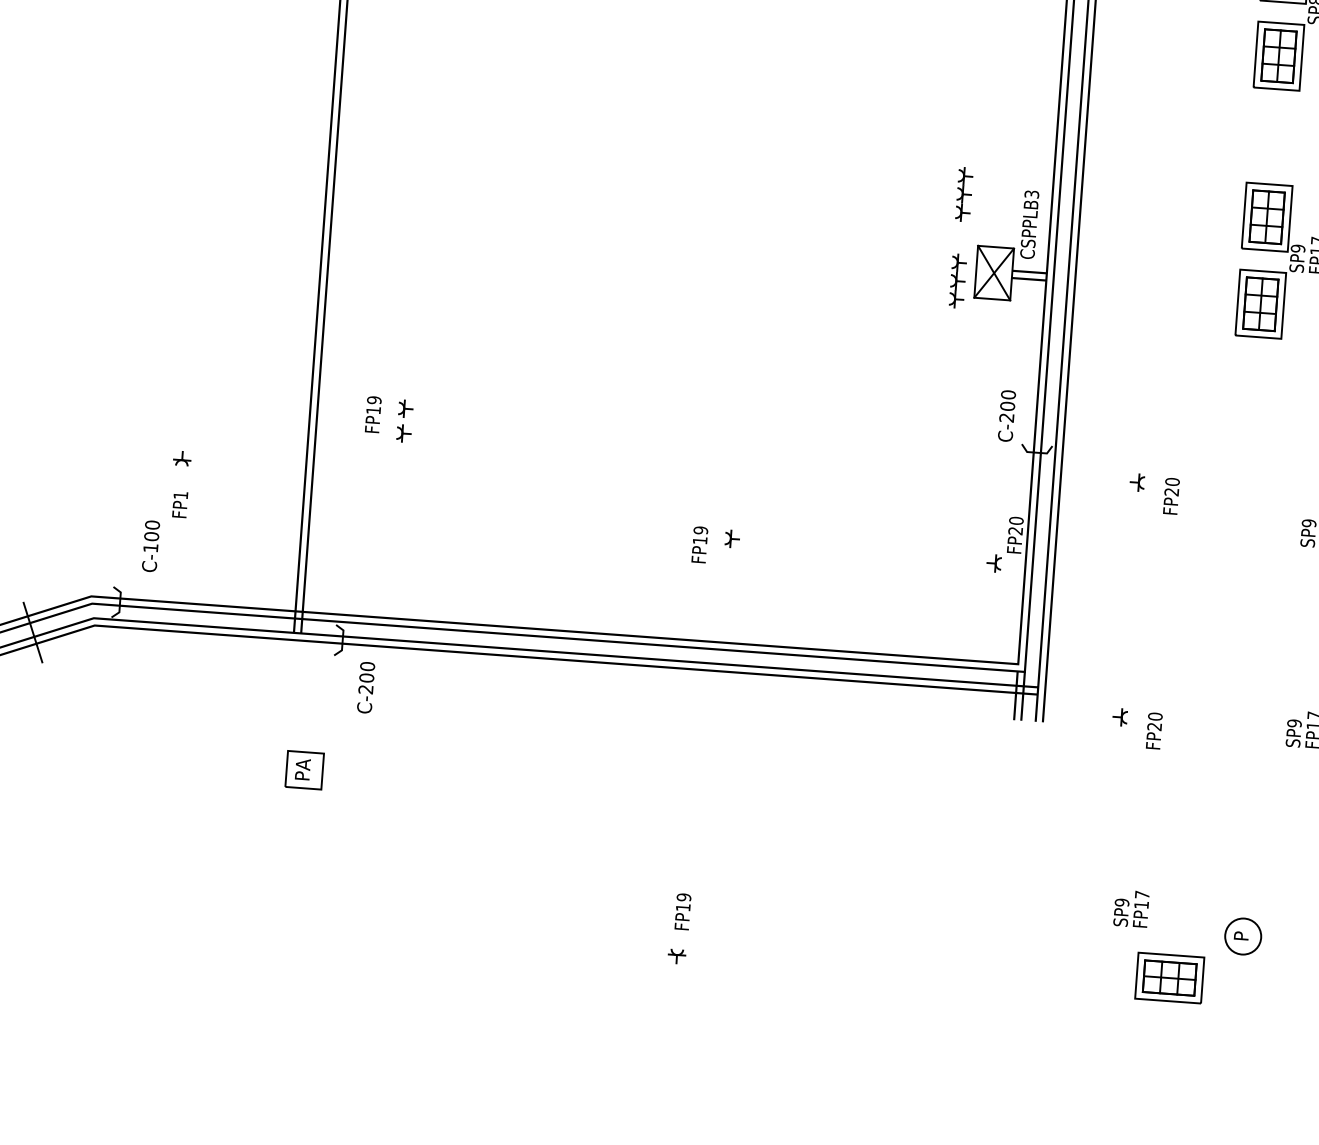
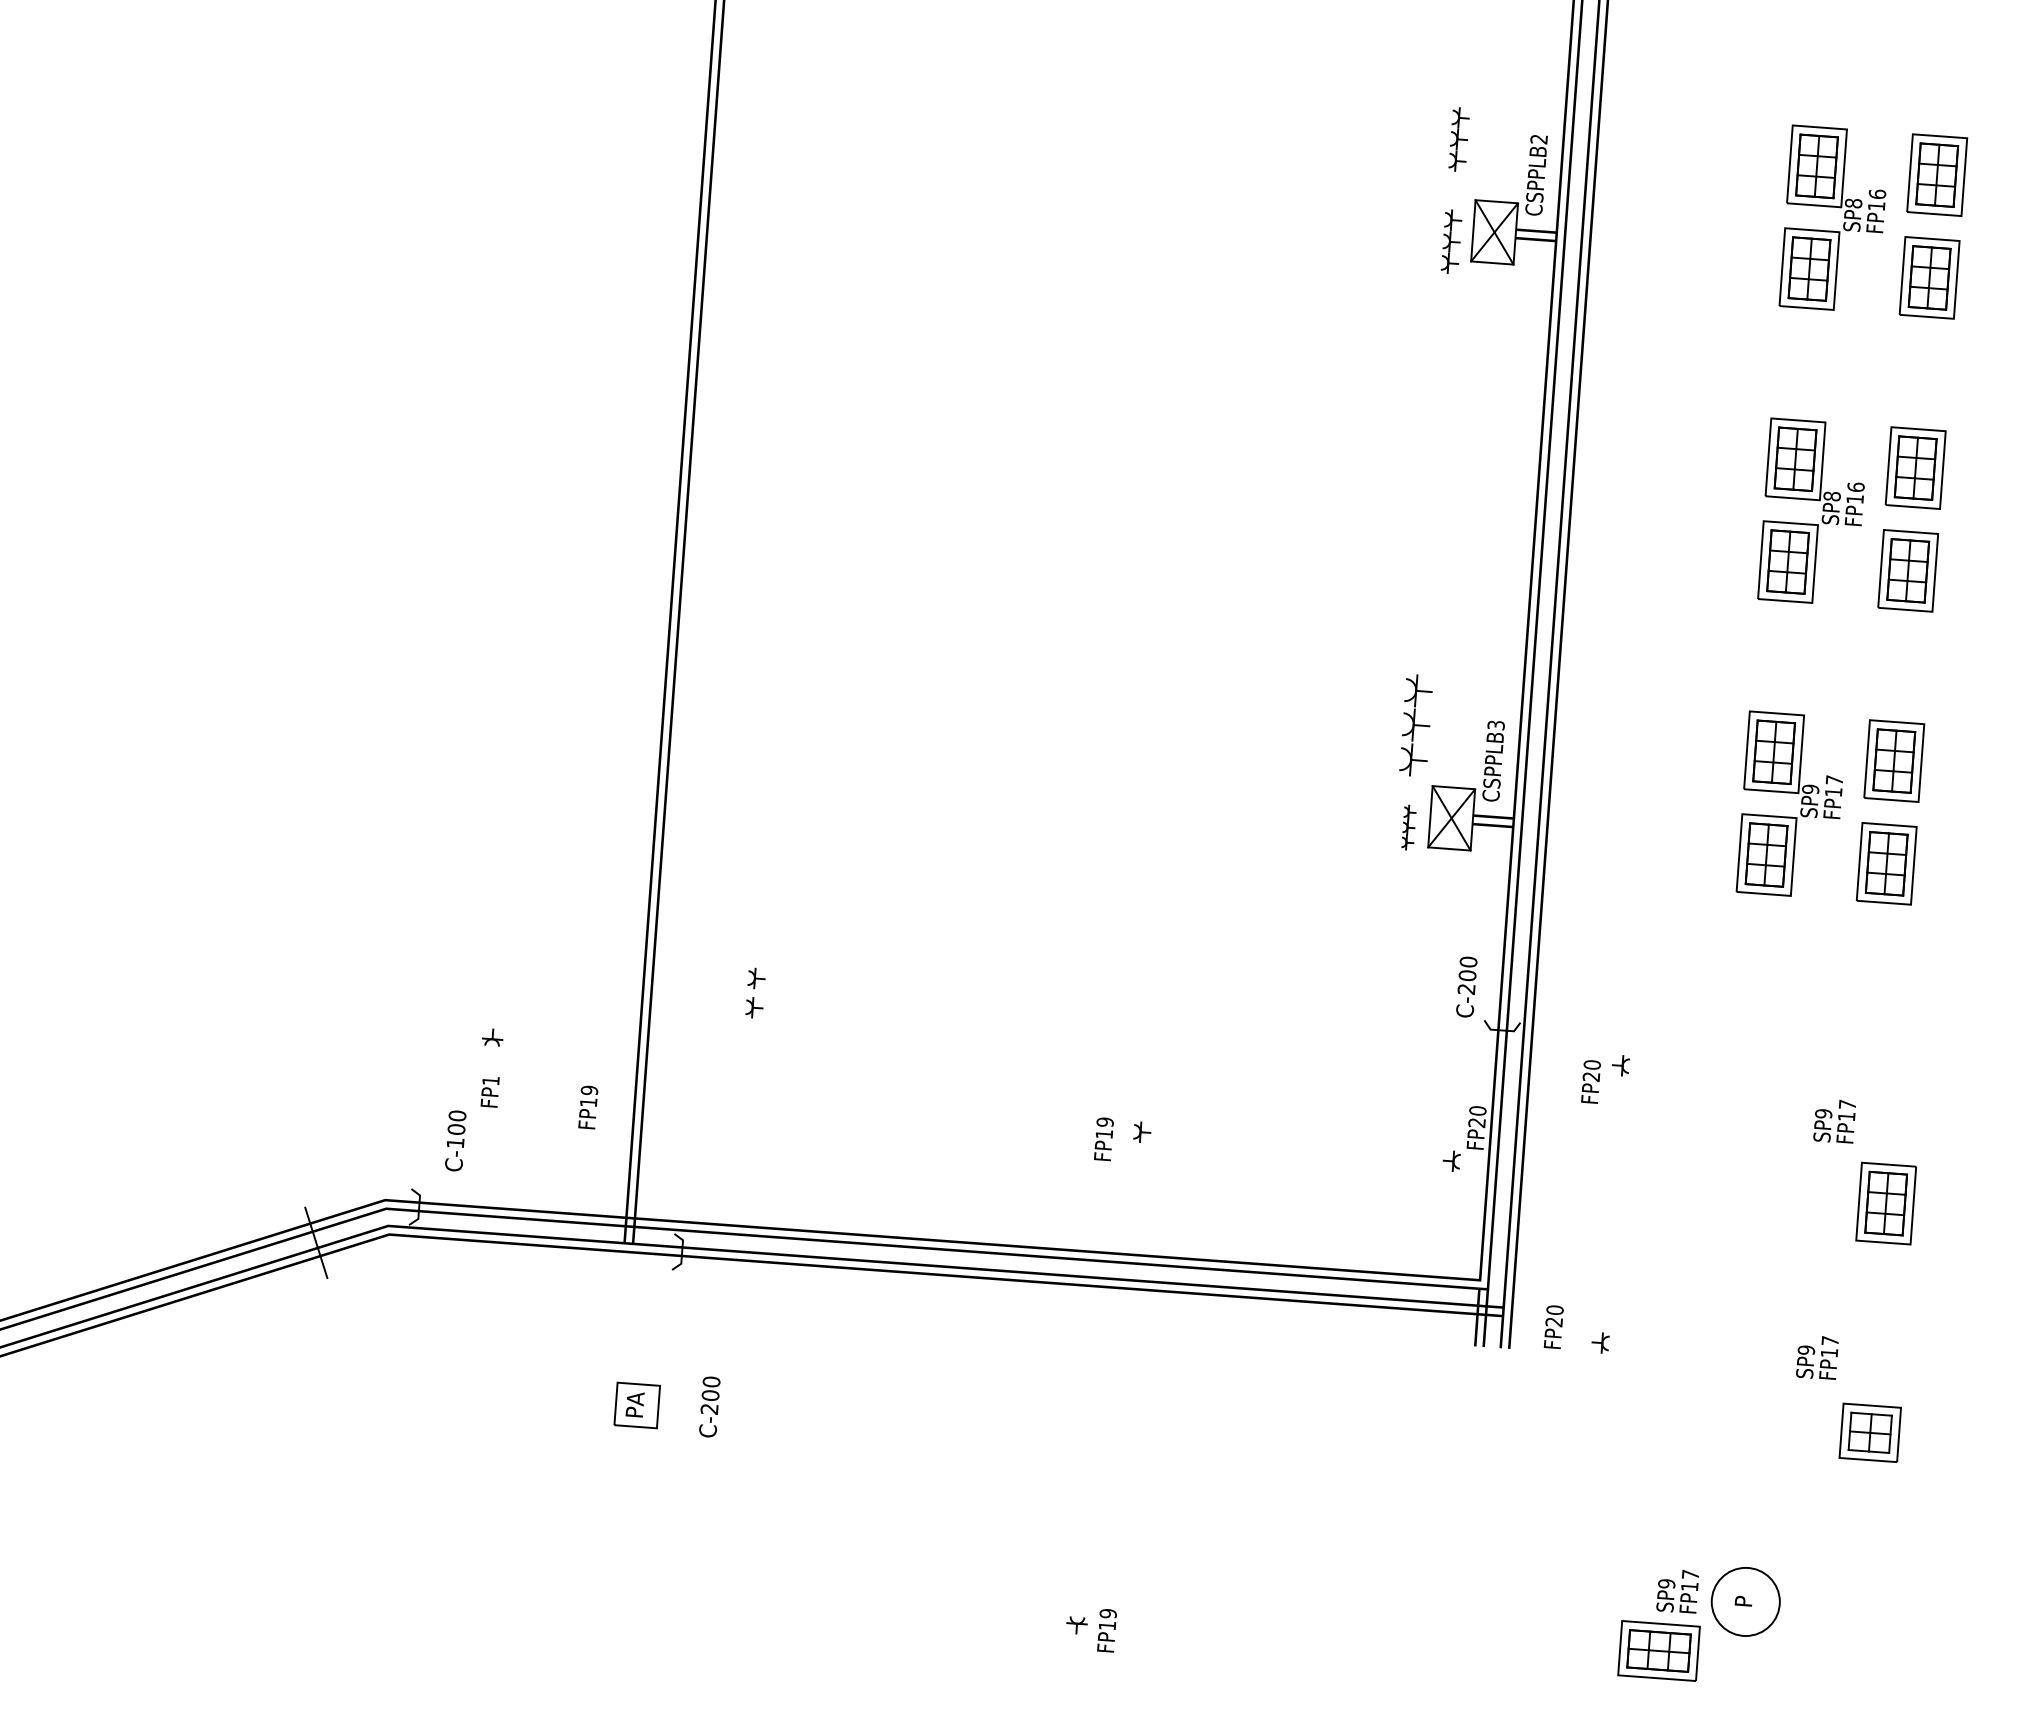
part: (963, 194) -> (1415, 725), size x1.6
part: (957, 280) -> (1408, 827), size x0.7
text: (373, 414) -> (588, 1107), moved
text: (1171, 495) -> (1591, 1081), moved
text: (365, 687) -> (709, 1406), moved
text: (1154, 731) -> (1553, 1327), moved
text: (1131, 909) -> (1677, 1591), moved
text: (682, 911) -> (1106, 1630), moved
circle: (1242, 936) -> (1745, 1601), size x1.6

